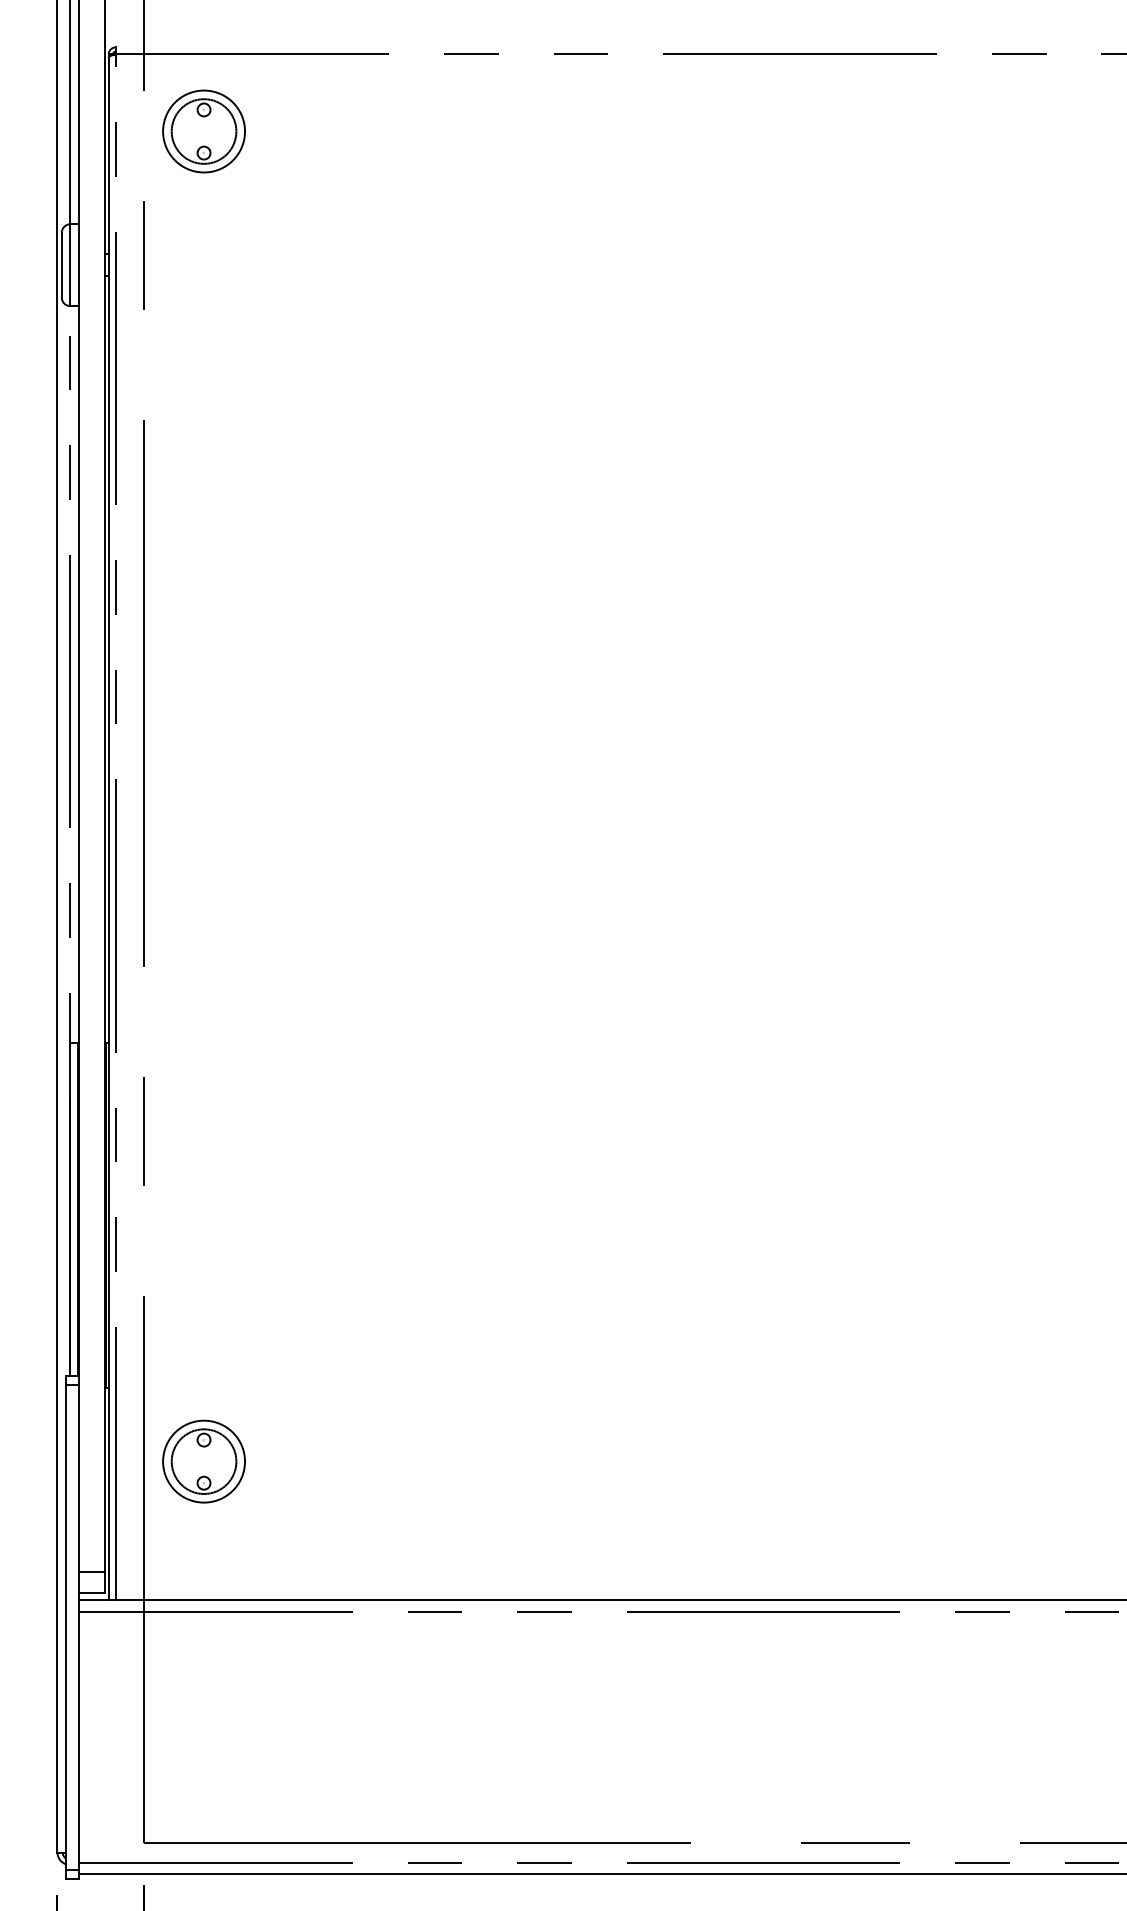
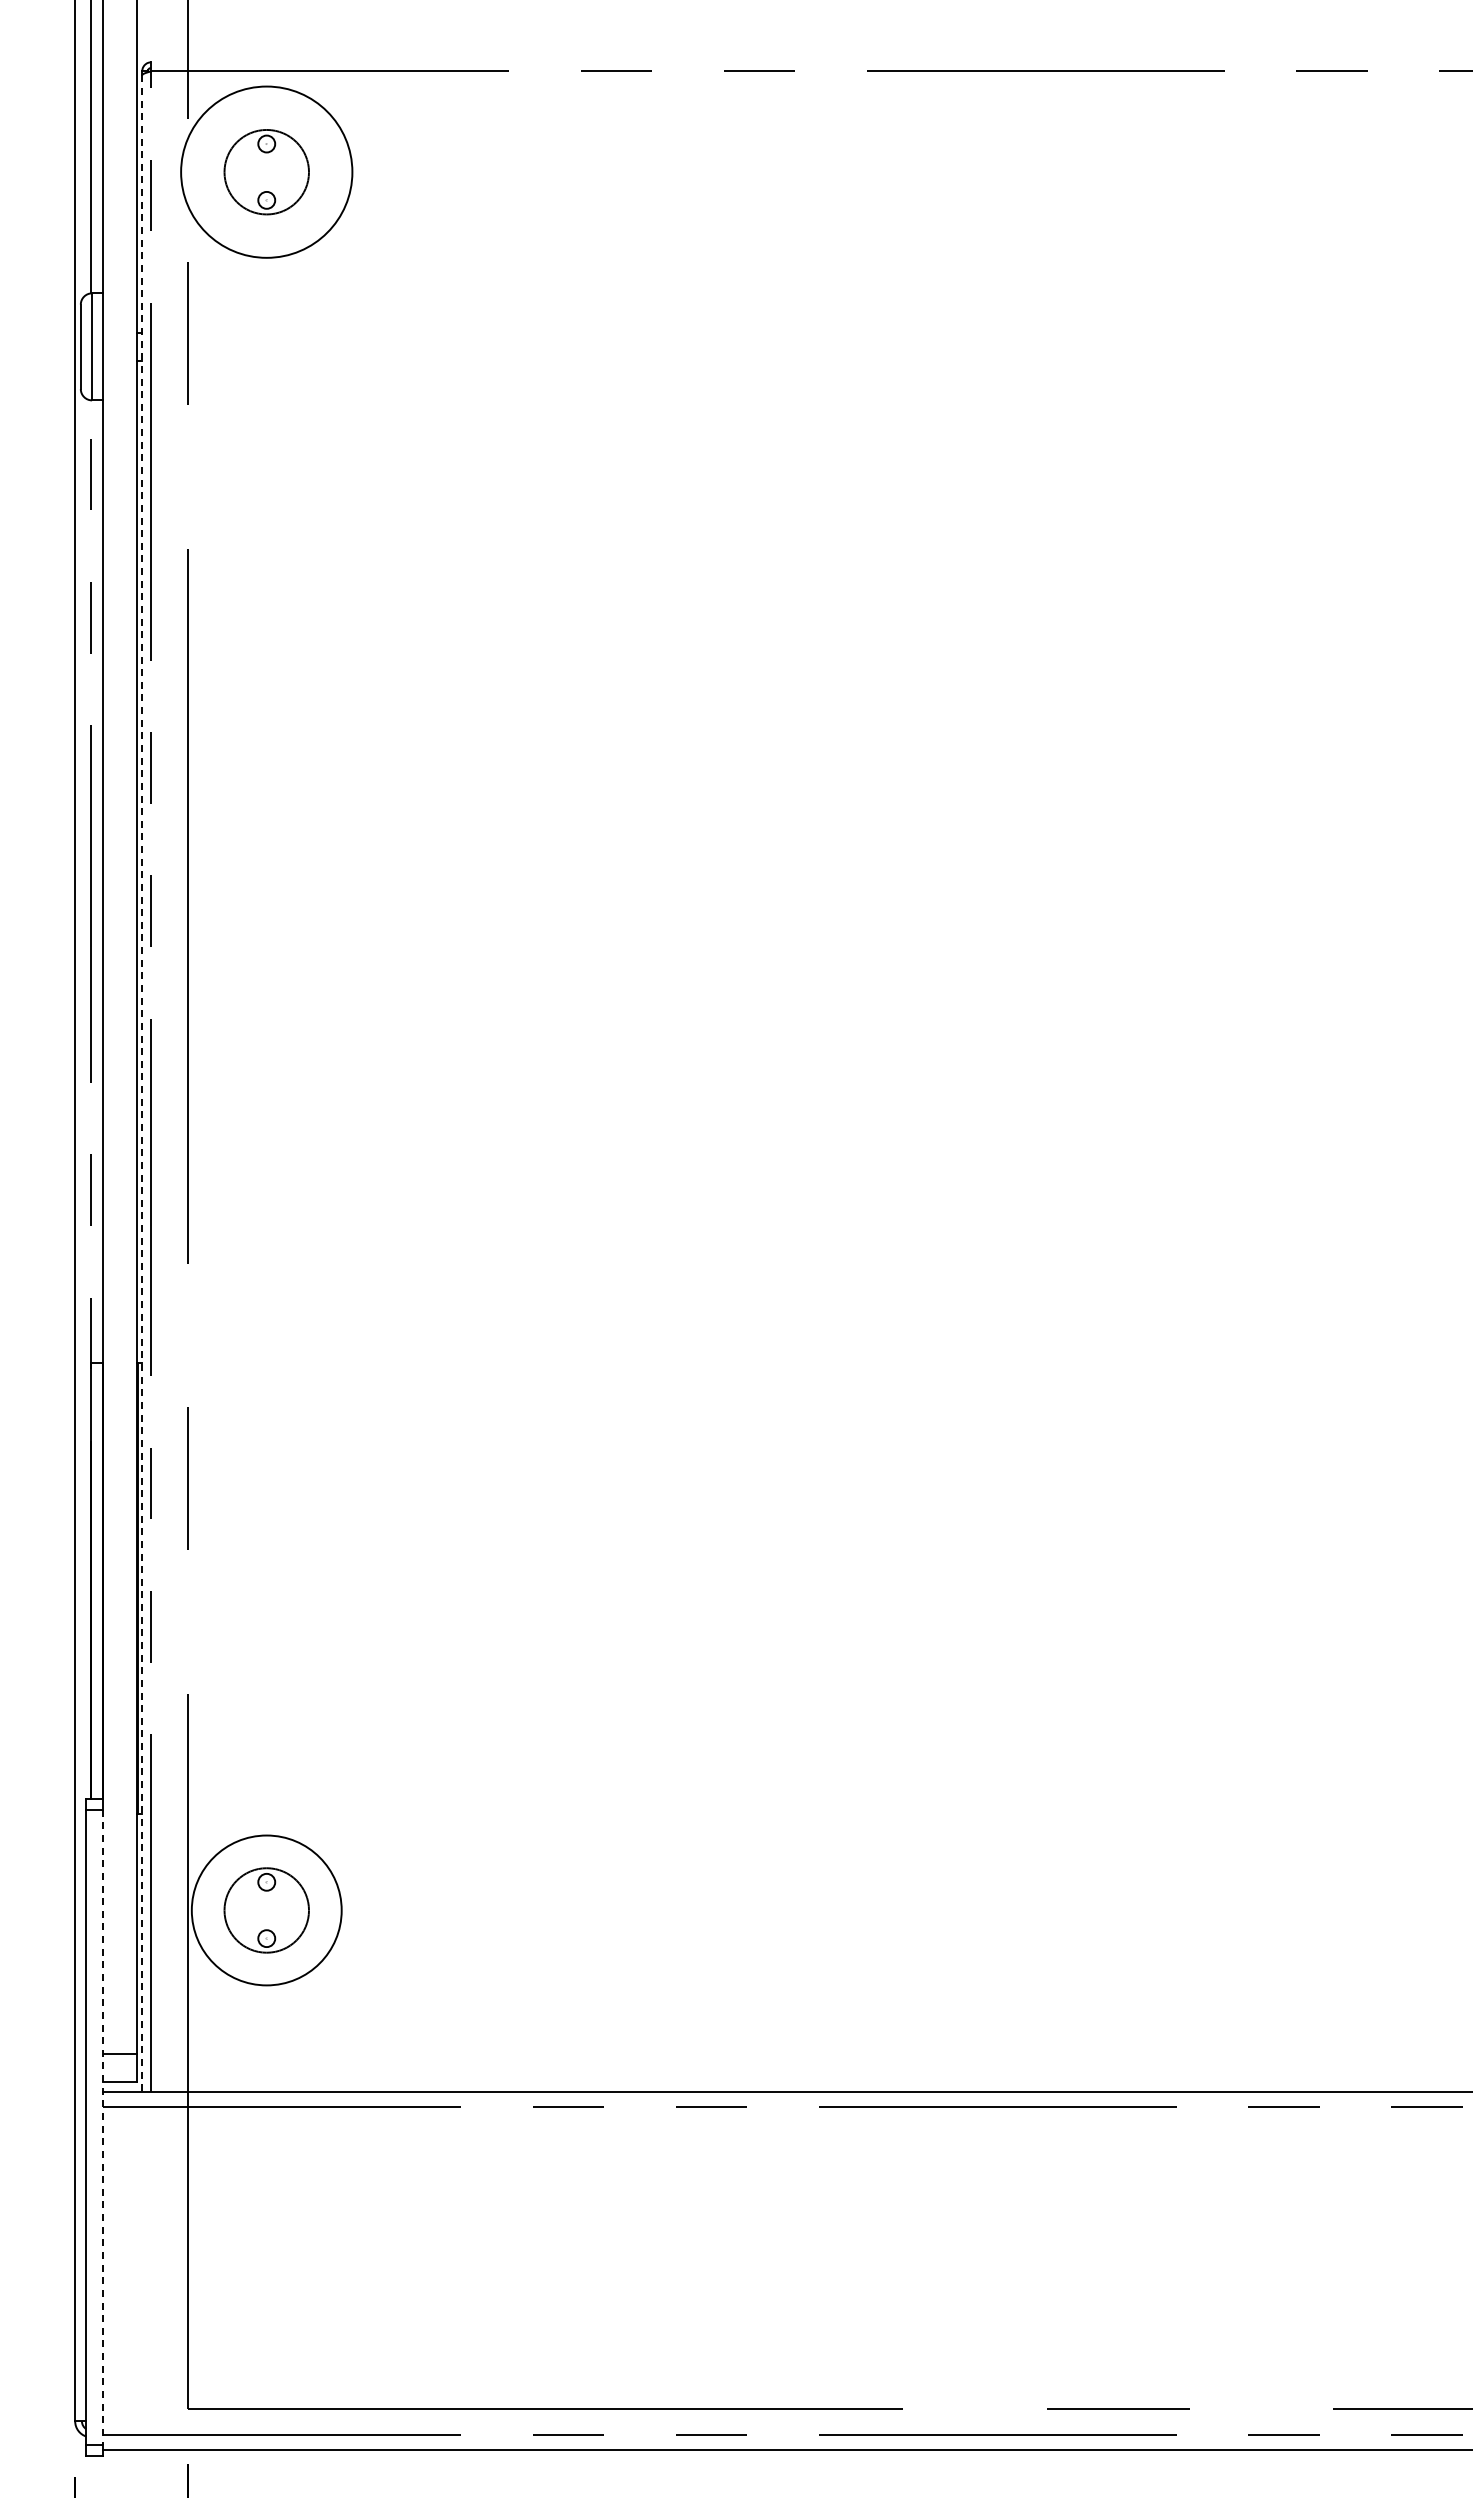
circle: (203, 130) -> (266, 171), size x1.6
line: (108, 829) -> (142, 1084), solid -> dashed
circle: (203, 1461) -> (266, 1910), size x1.4
line: (79, 1627) -> (103, 2127), solid -> dashed

